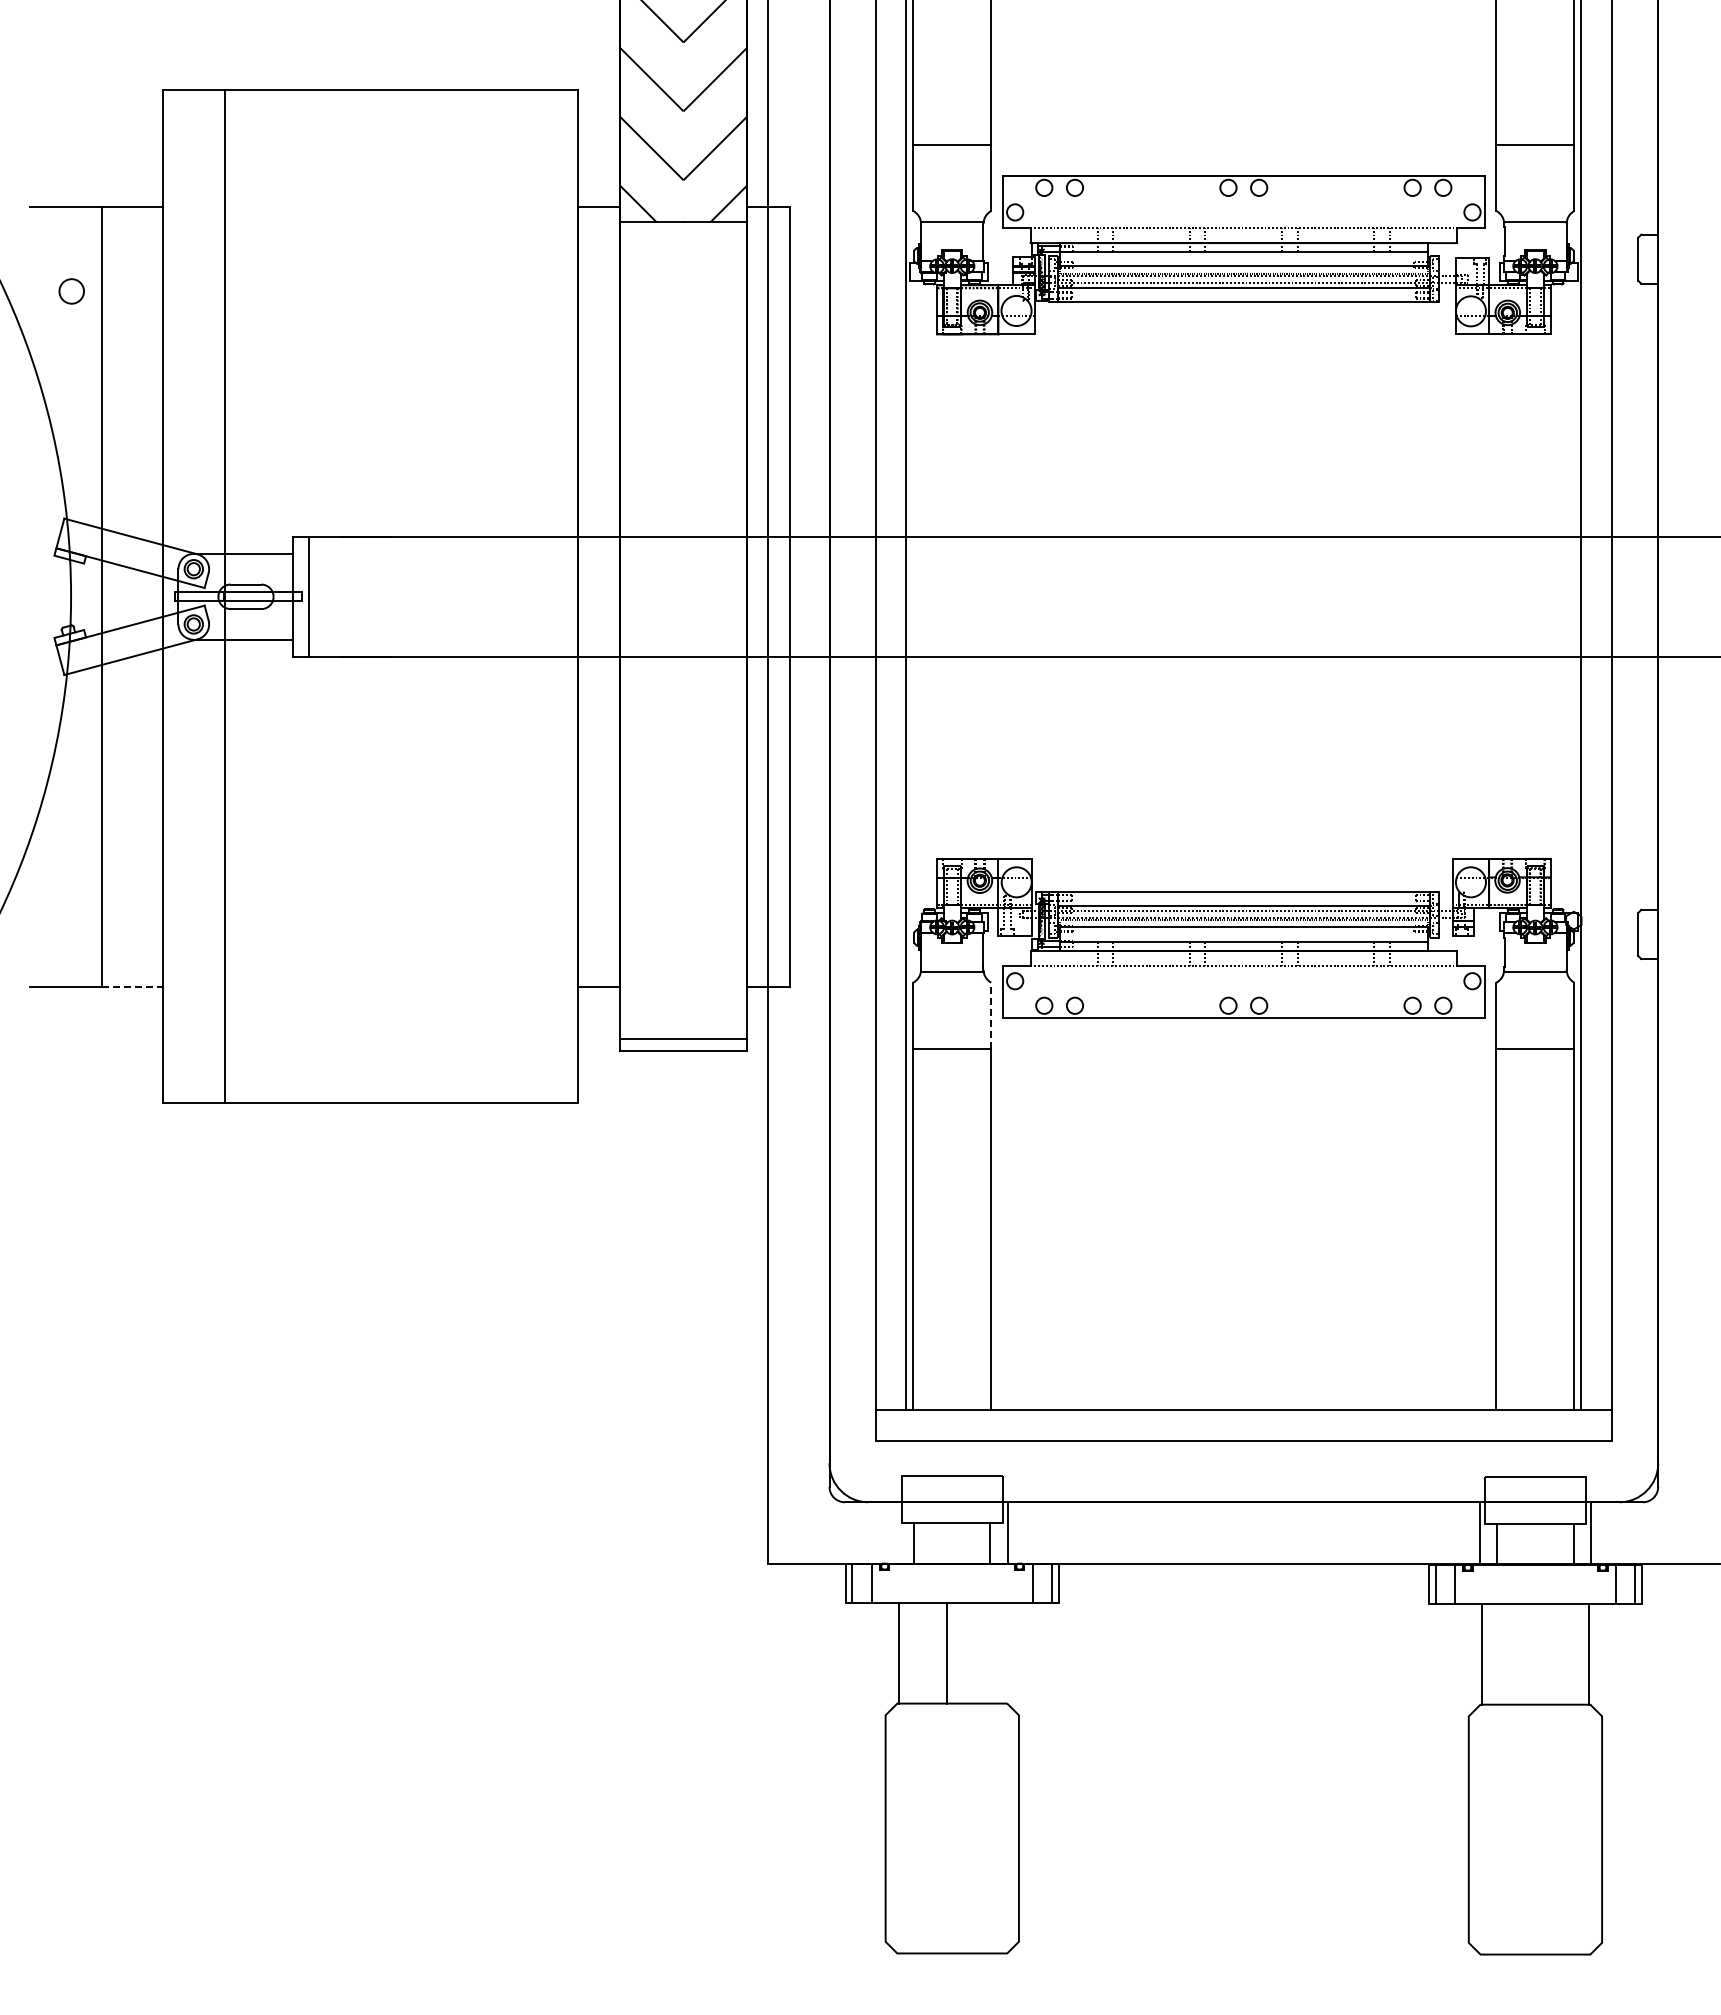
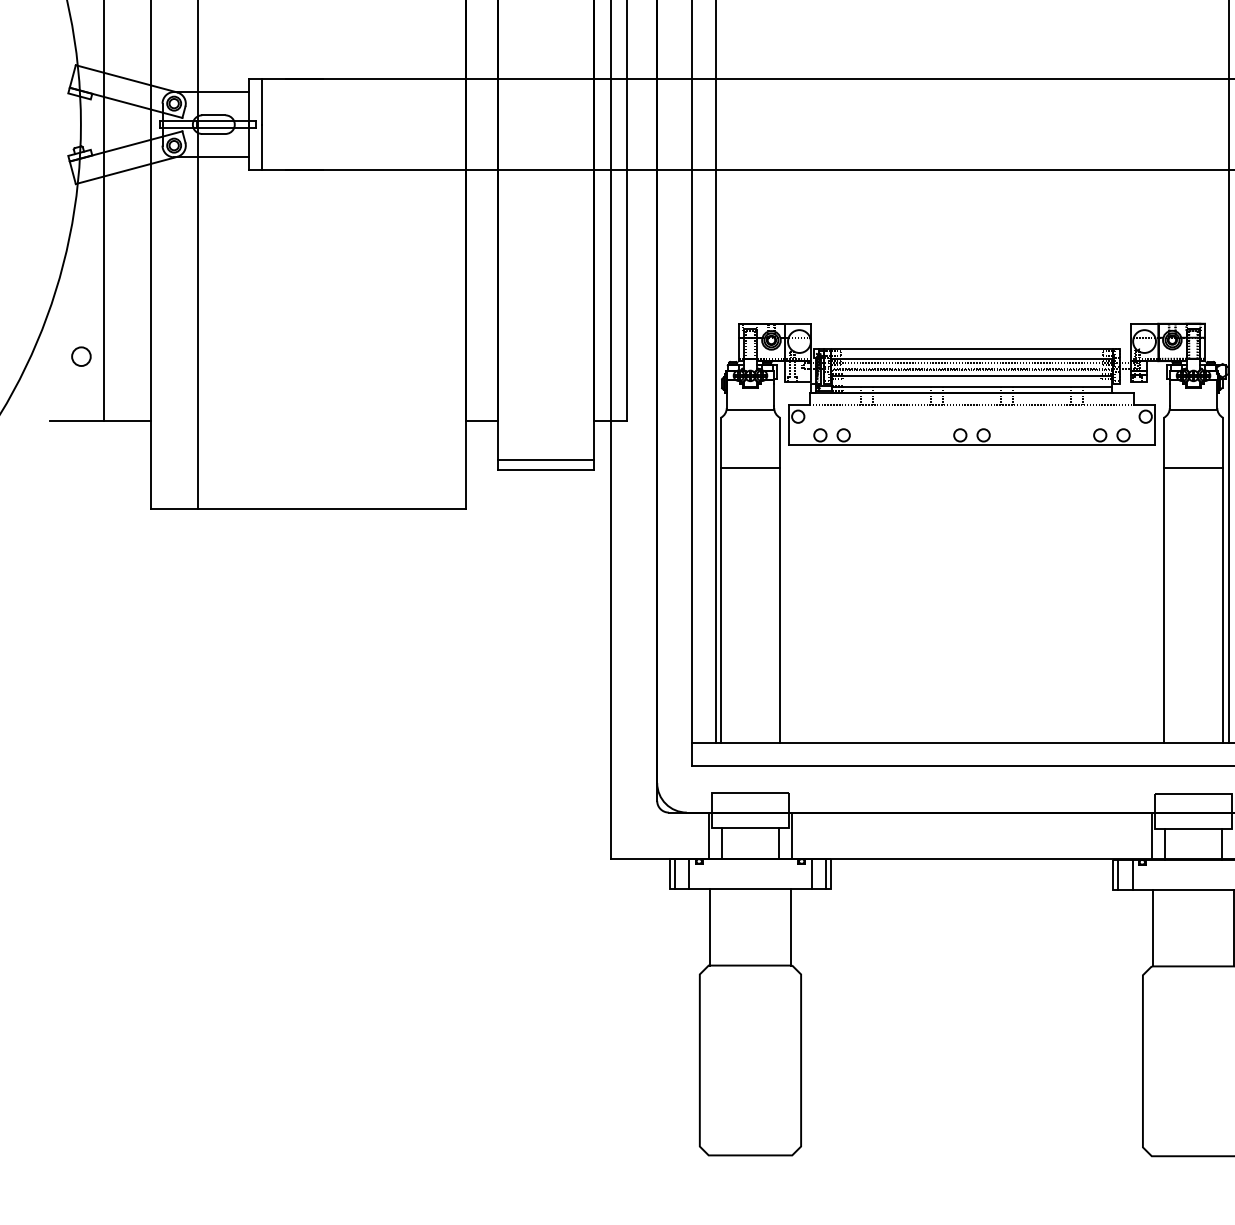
circle: (71, 902) -> (81, 356), added
line: (132, 986) -> (127, 420), dashed -> solid
line: (991, 1015) -> (780, 442), dashed -> solid
line: (897, 1532) -> (708, 835), added
line: (947, 1652) -> (790, 926), moved

